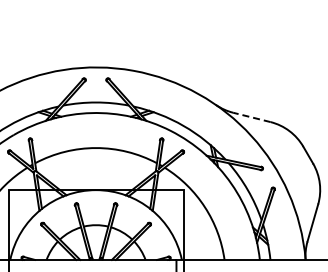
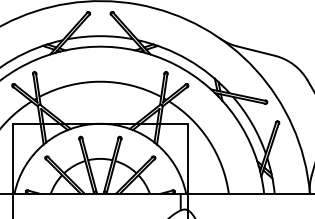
line: (251, 117) -> (255, 51), dashed -> solid

